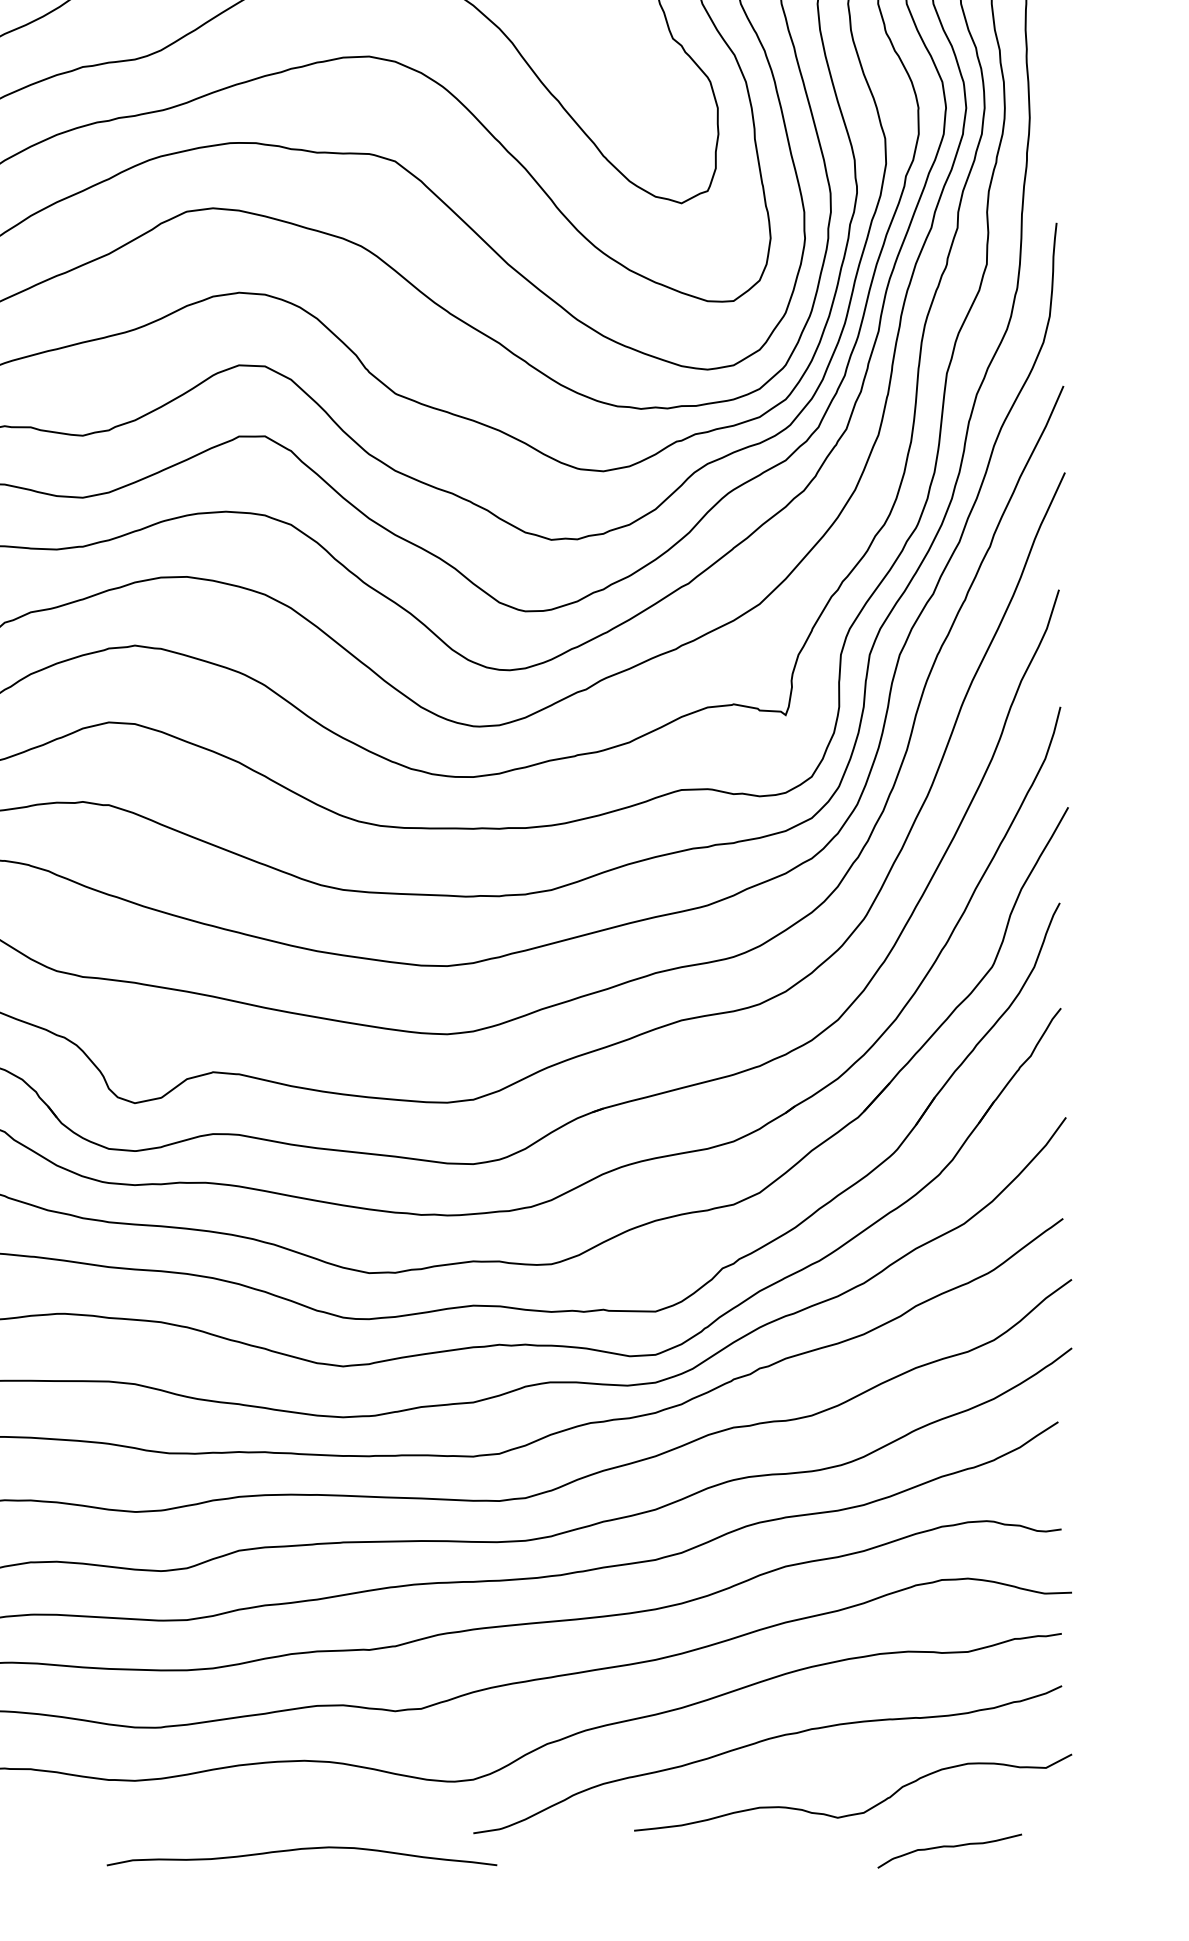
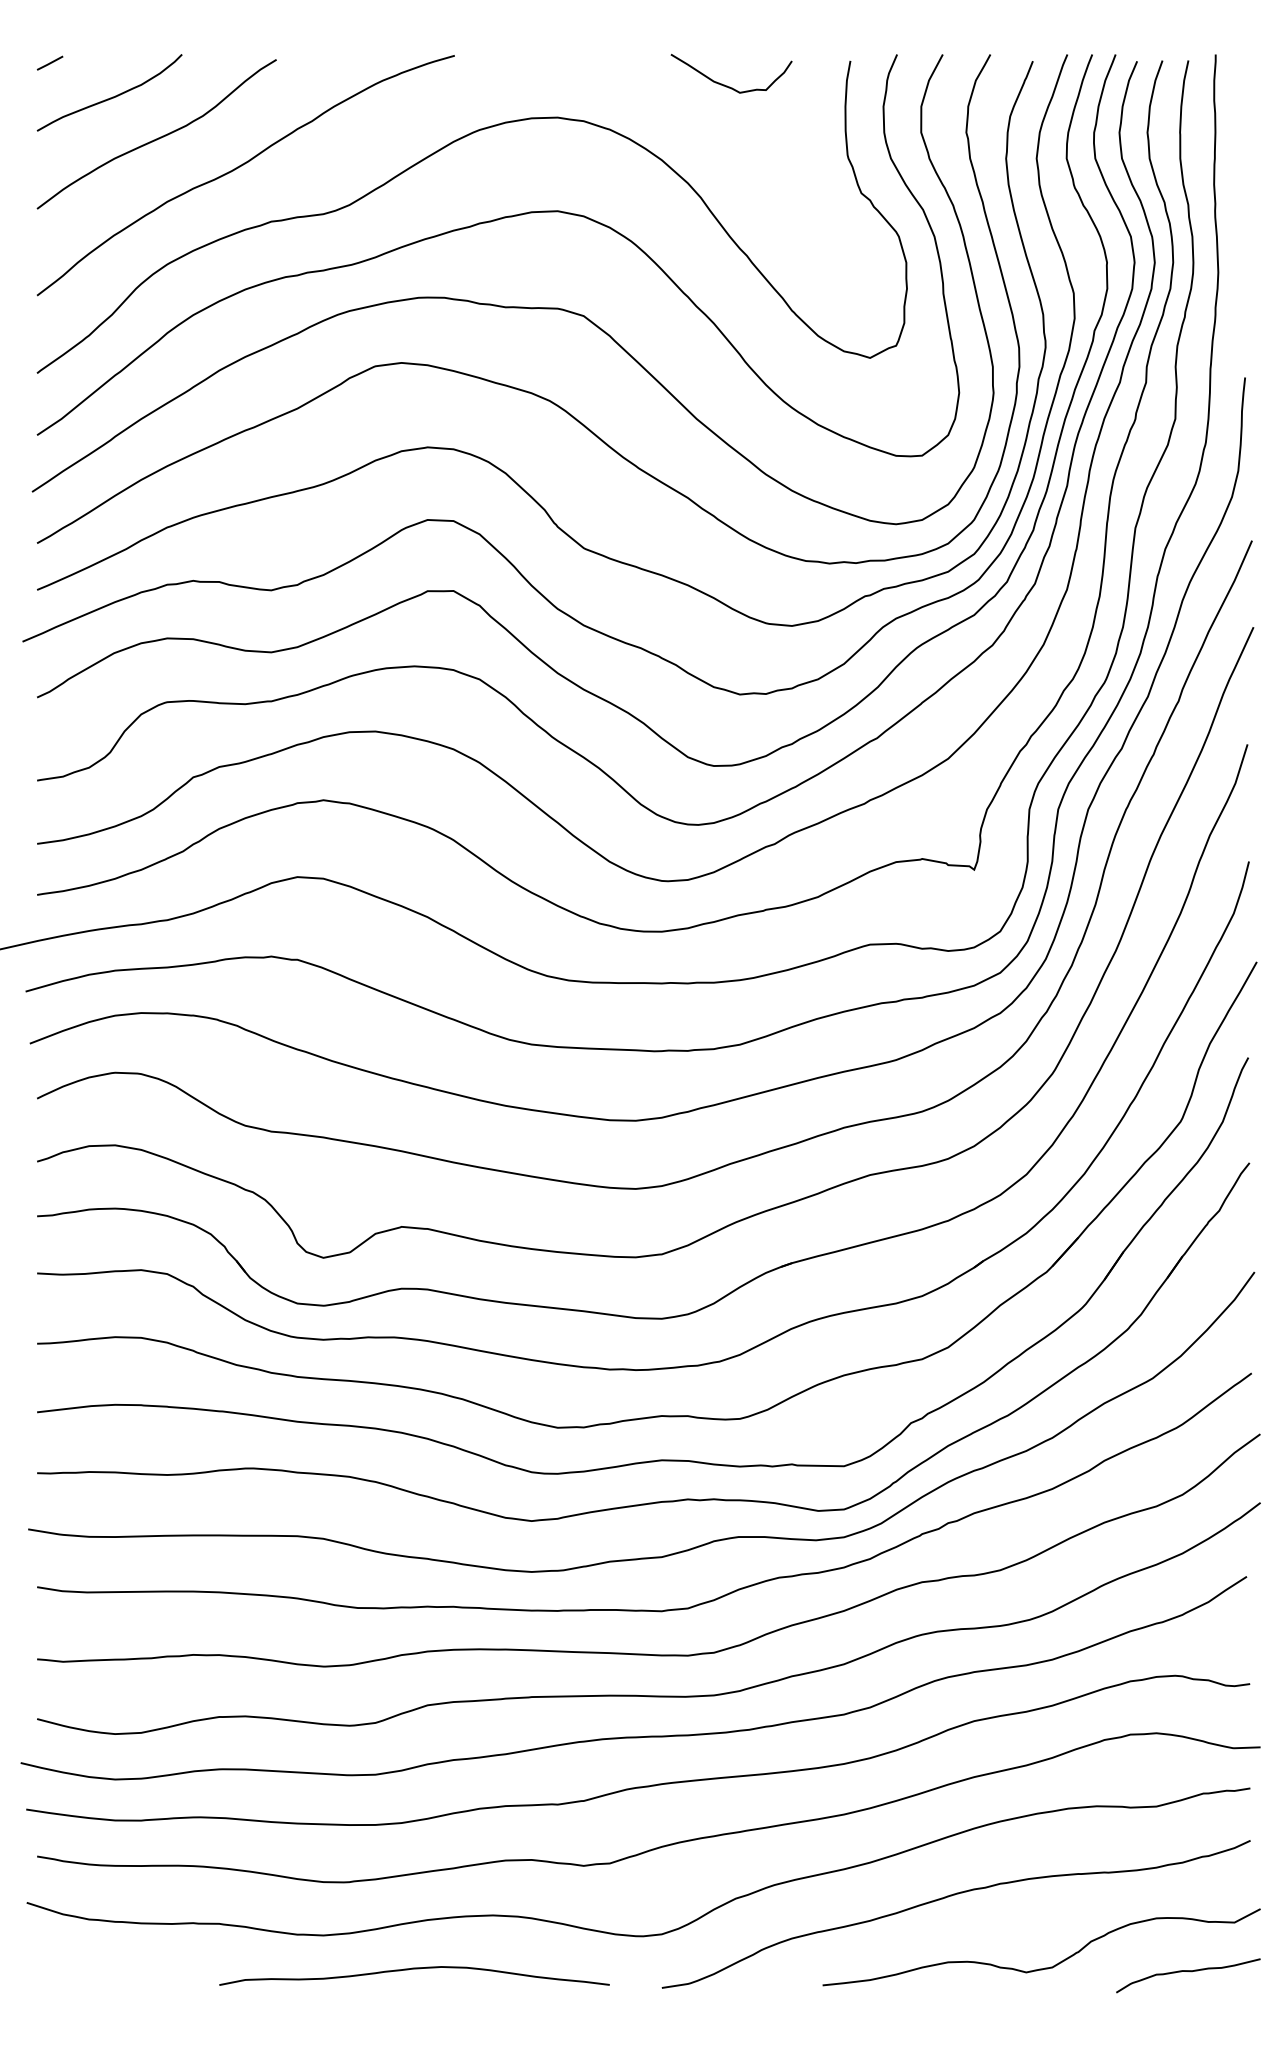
curve: (950, 1847) -> (1189, 1972), moved
curve: (301, 1849) -> (414, 1969), moved

